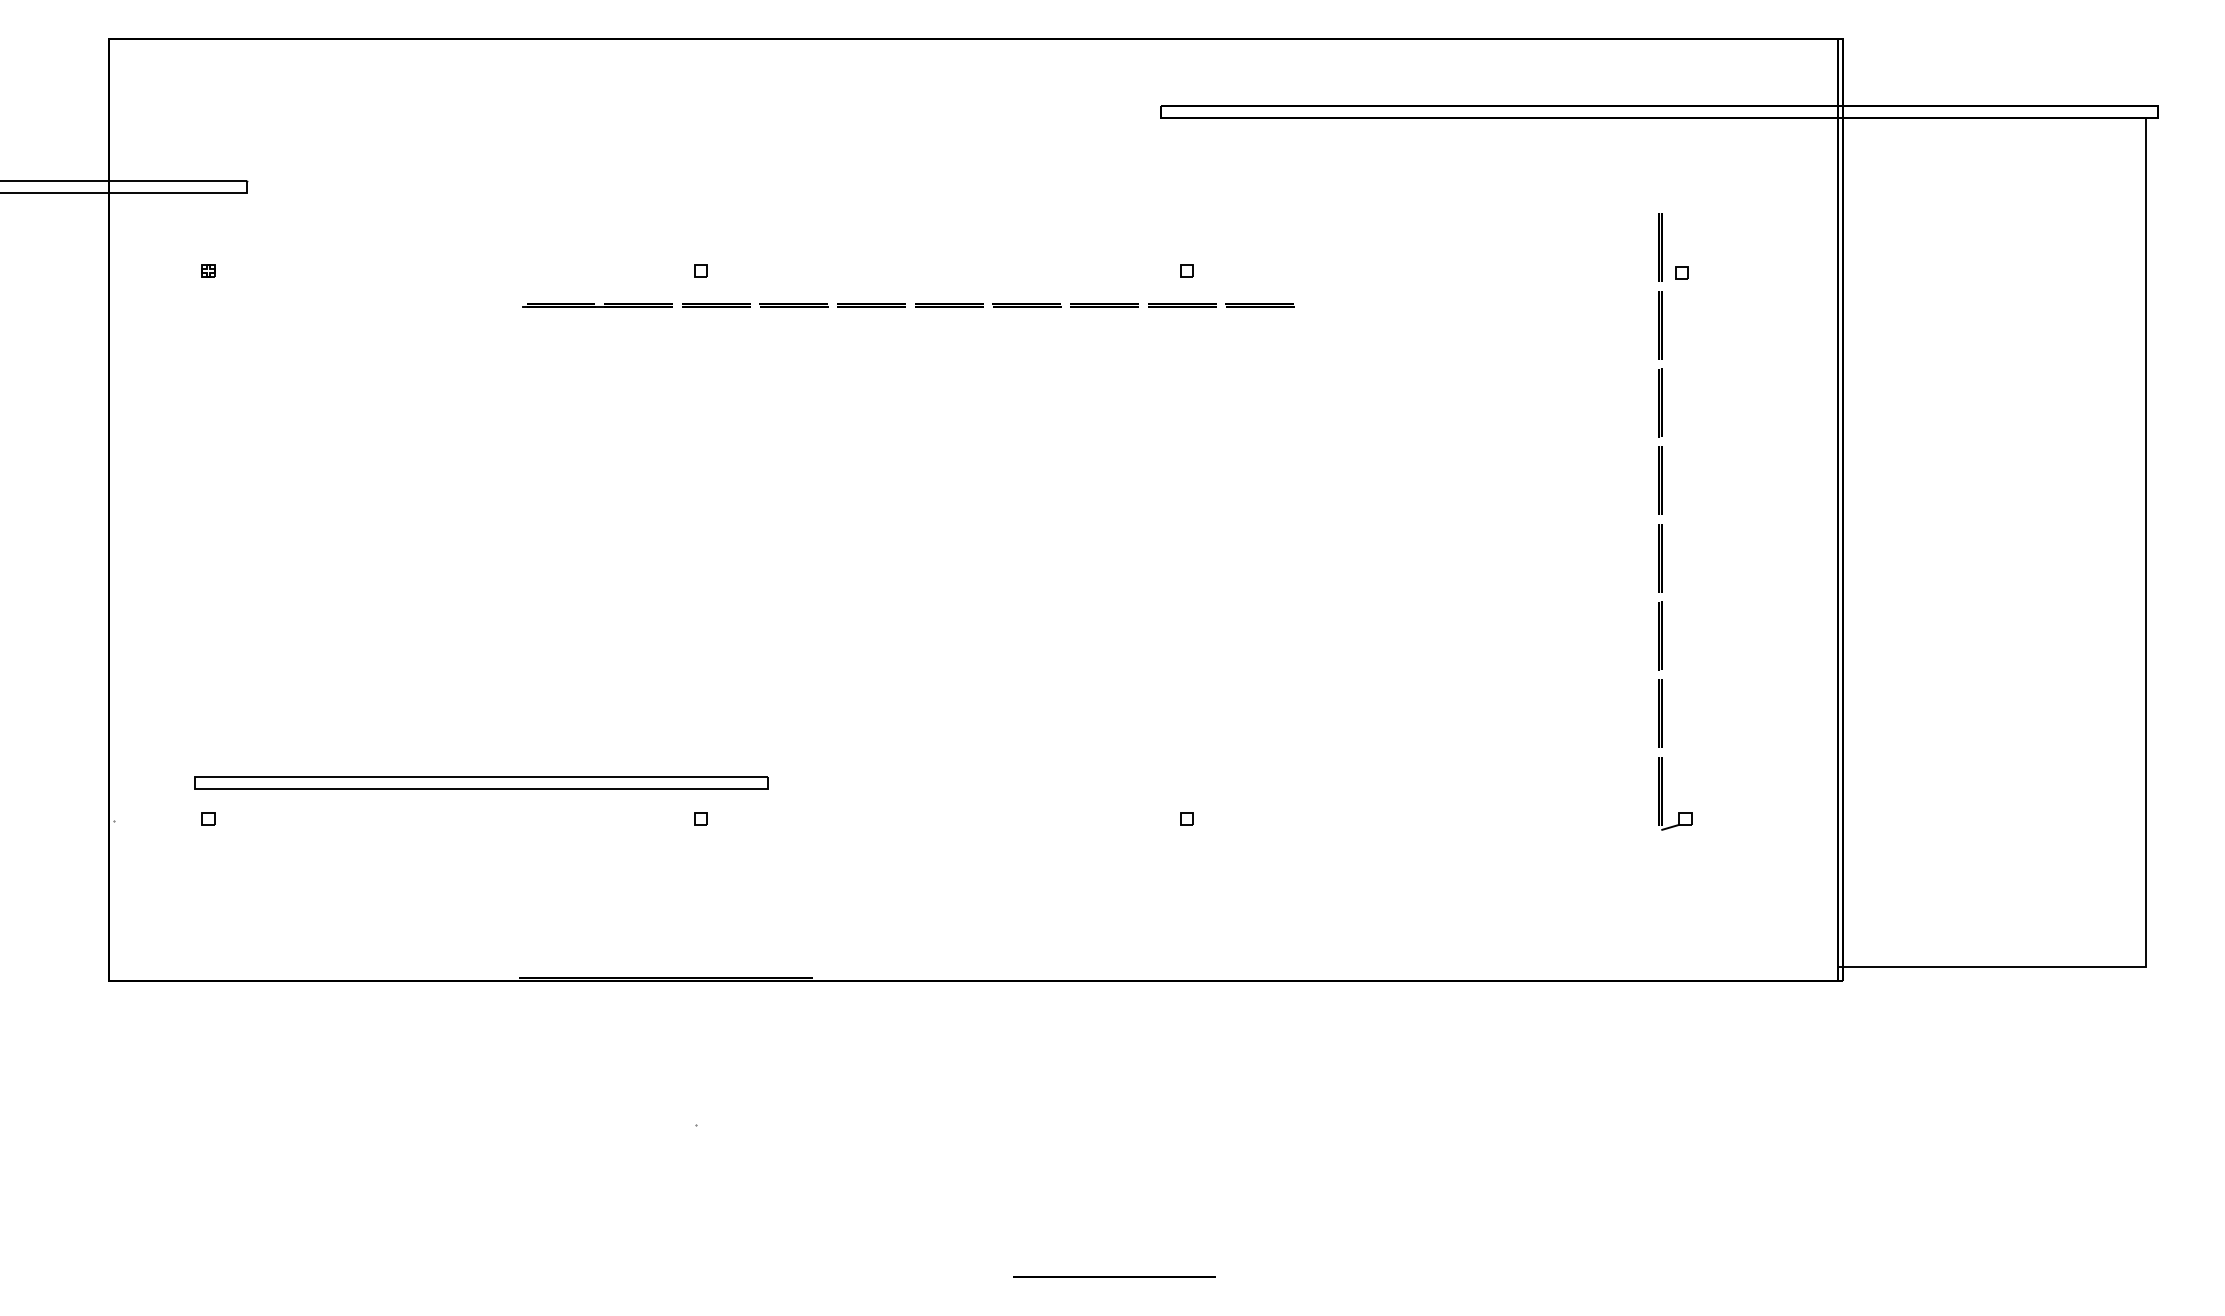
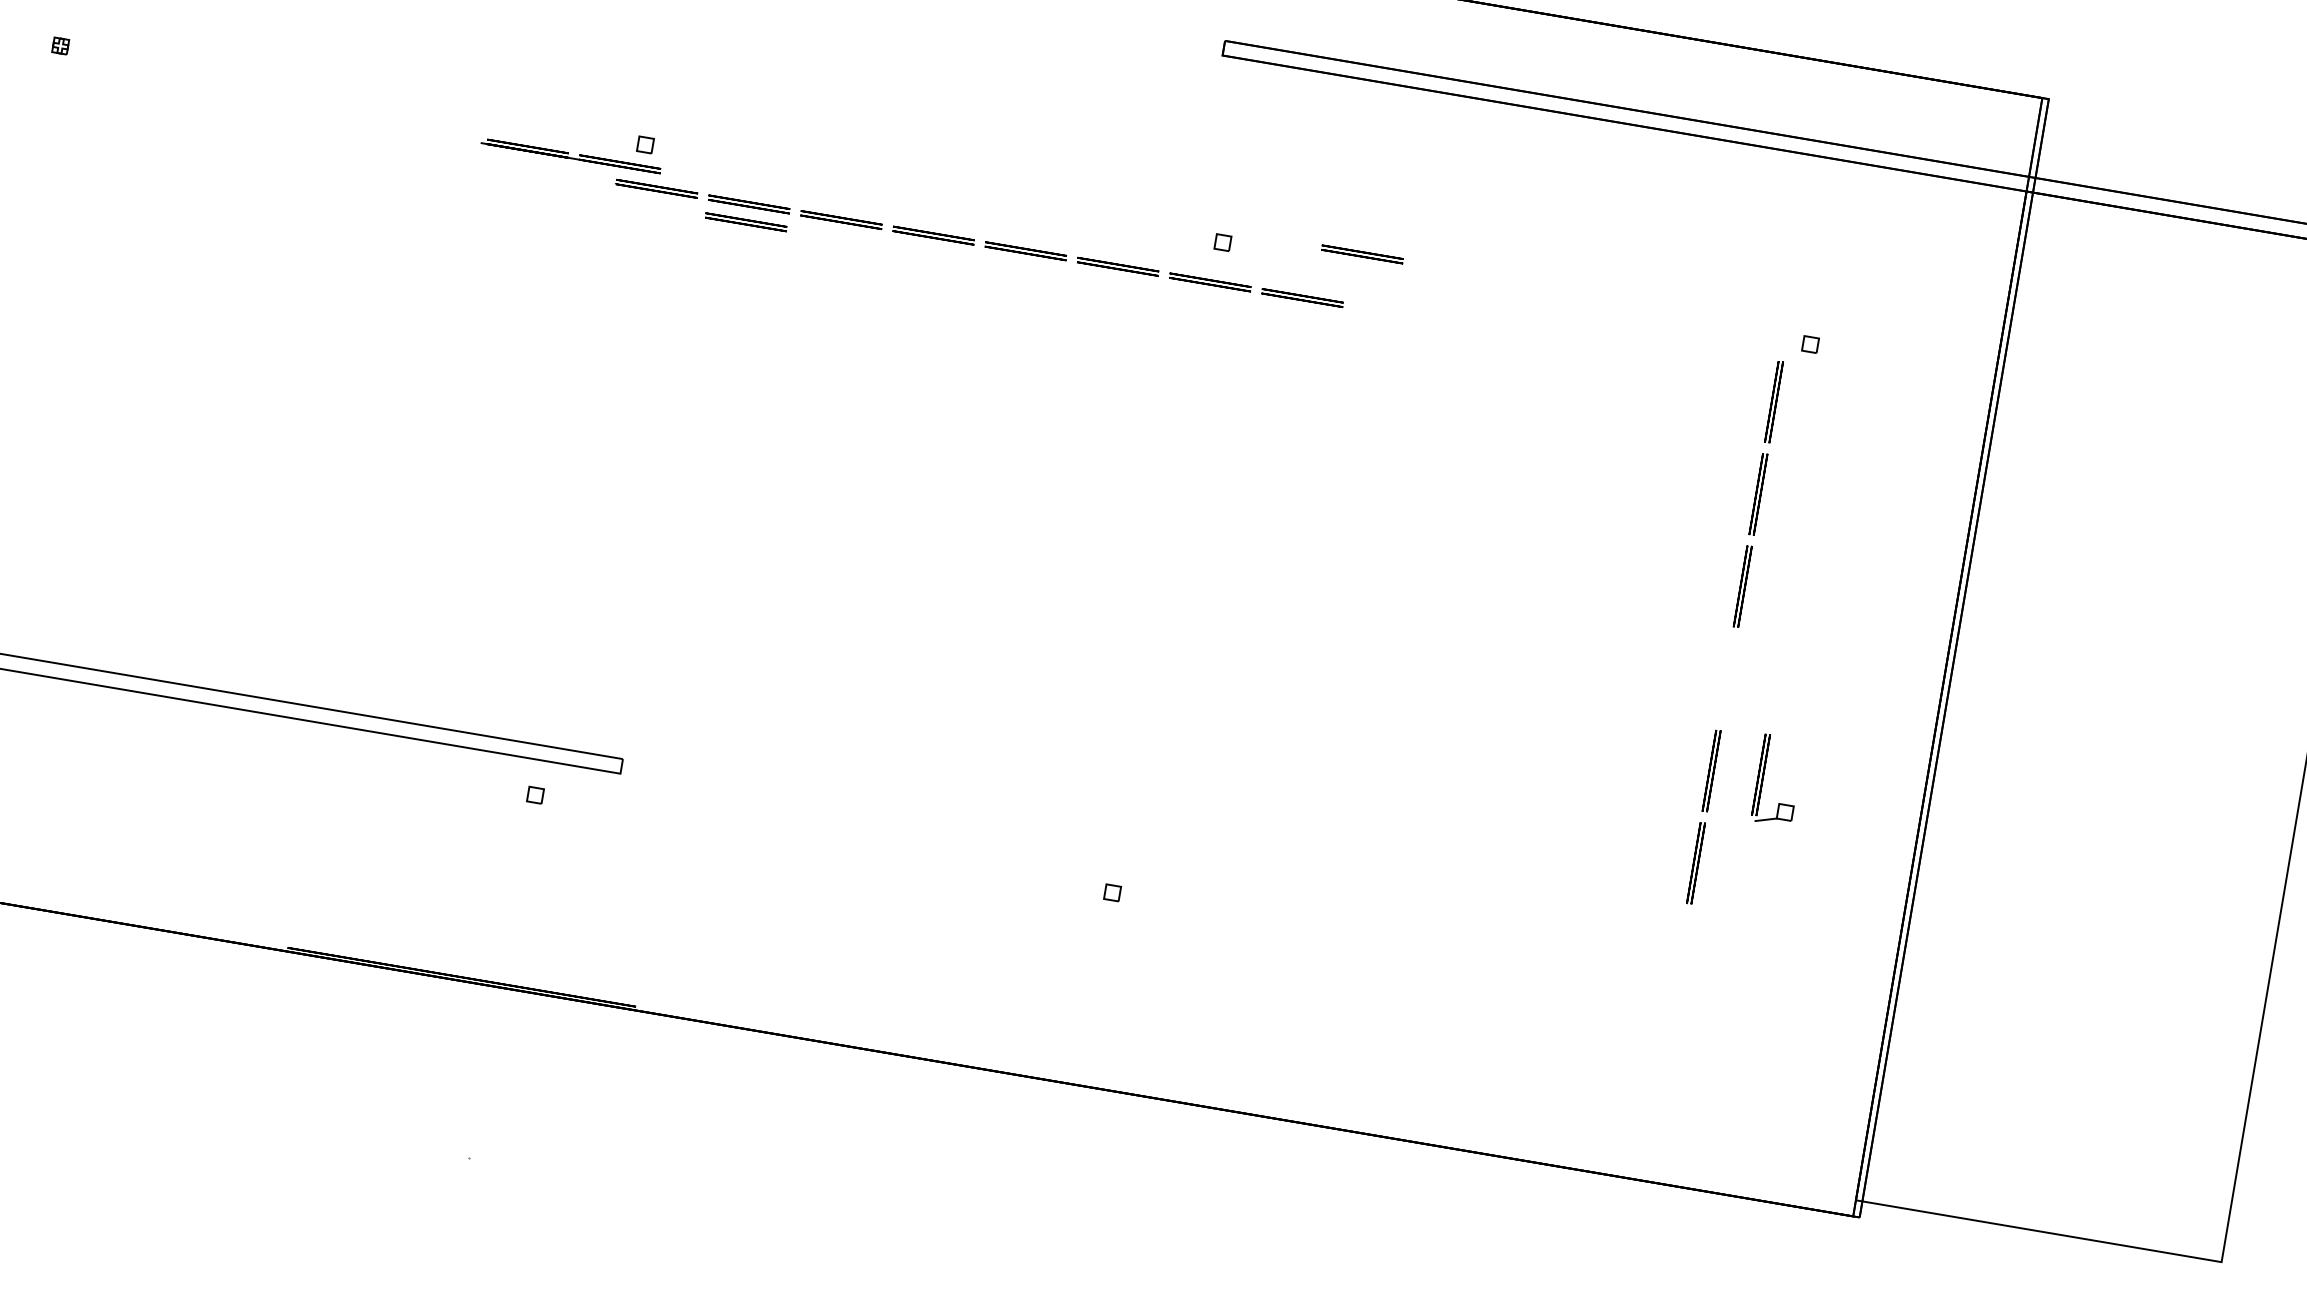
line: (1659, 247) -> (1788, 309), removed
line: (1302, 260) -> (1362, 253), added
line: (597, 306) -> (570, 157), moved
line: (793, 319) -> (745, 221), added
line: (1659, 558) -> (1726, 678), removed
part: (1662, 793) -> (1763, 777), moved

